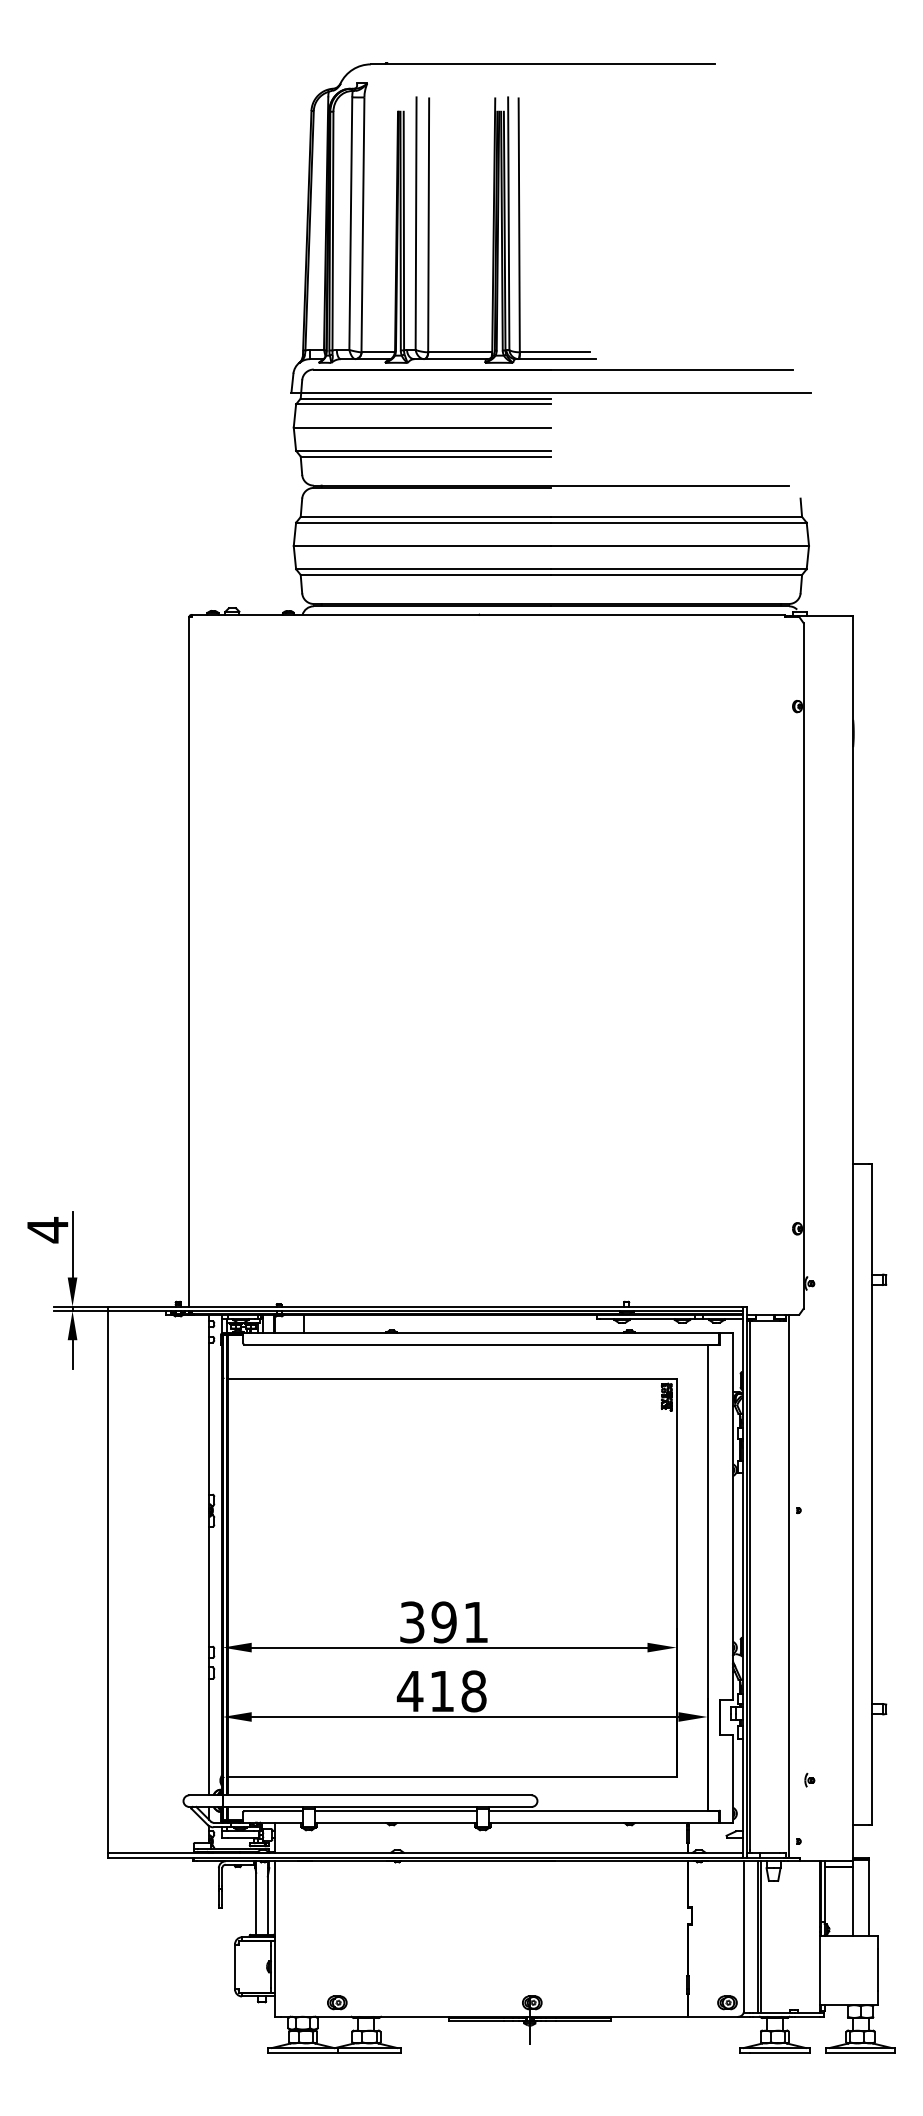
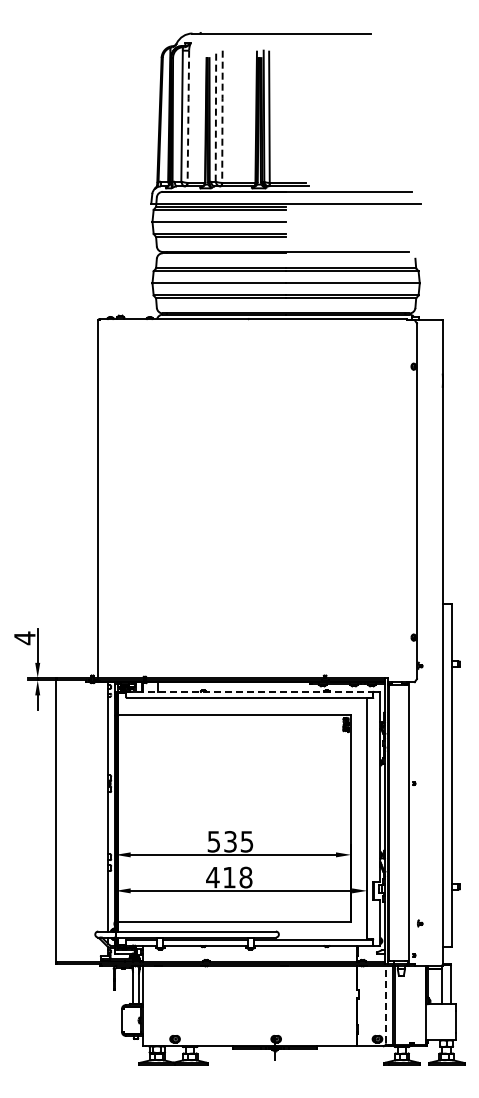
line: (363, 222) -> (188, 115), solid -> dashed
line: (428, 222) -> (222, 115), solid -> dashed
line: (415, 224) -> (215, 116), solid -> dashed
line: (482, 1332) -> (250, 691), solid -> dashed
text: (444, 1621) -> (230, 841), 391 -> 535
line: (744, 1936) -> (386, 1004), solid -> dashed

